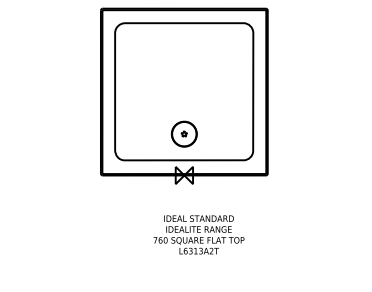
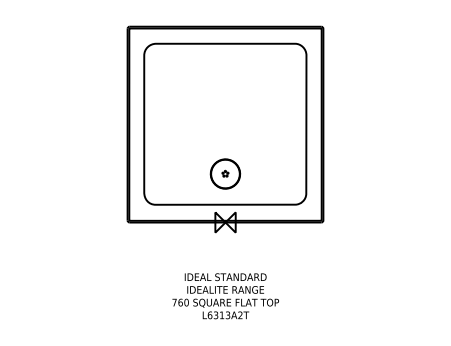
text: (198, 235) -> (225, 296), moved

